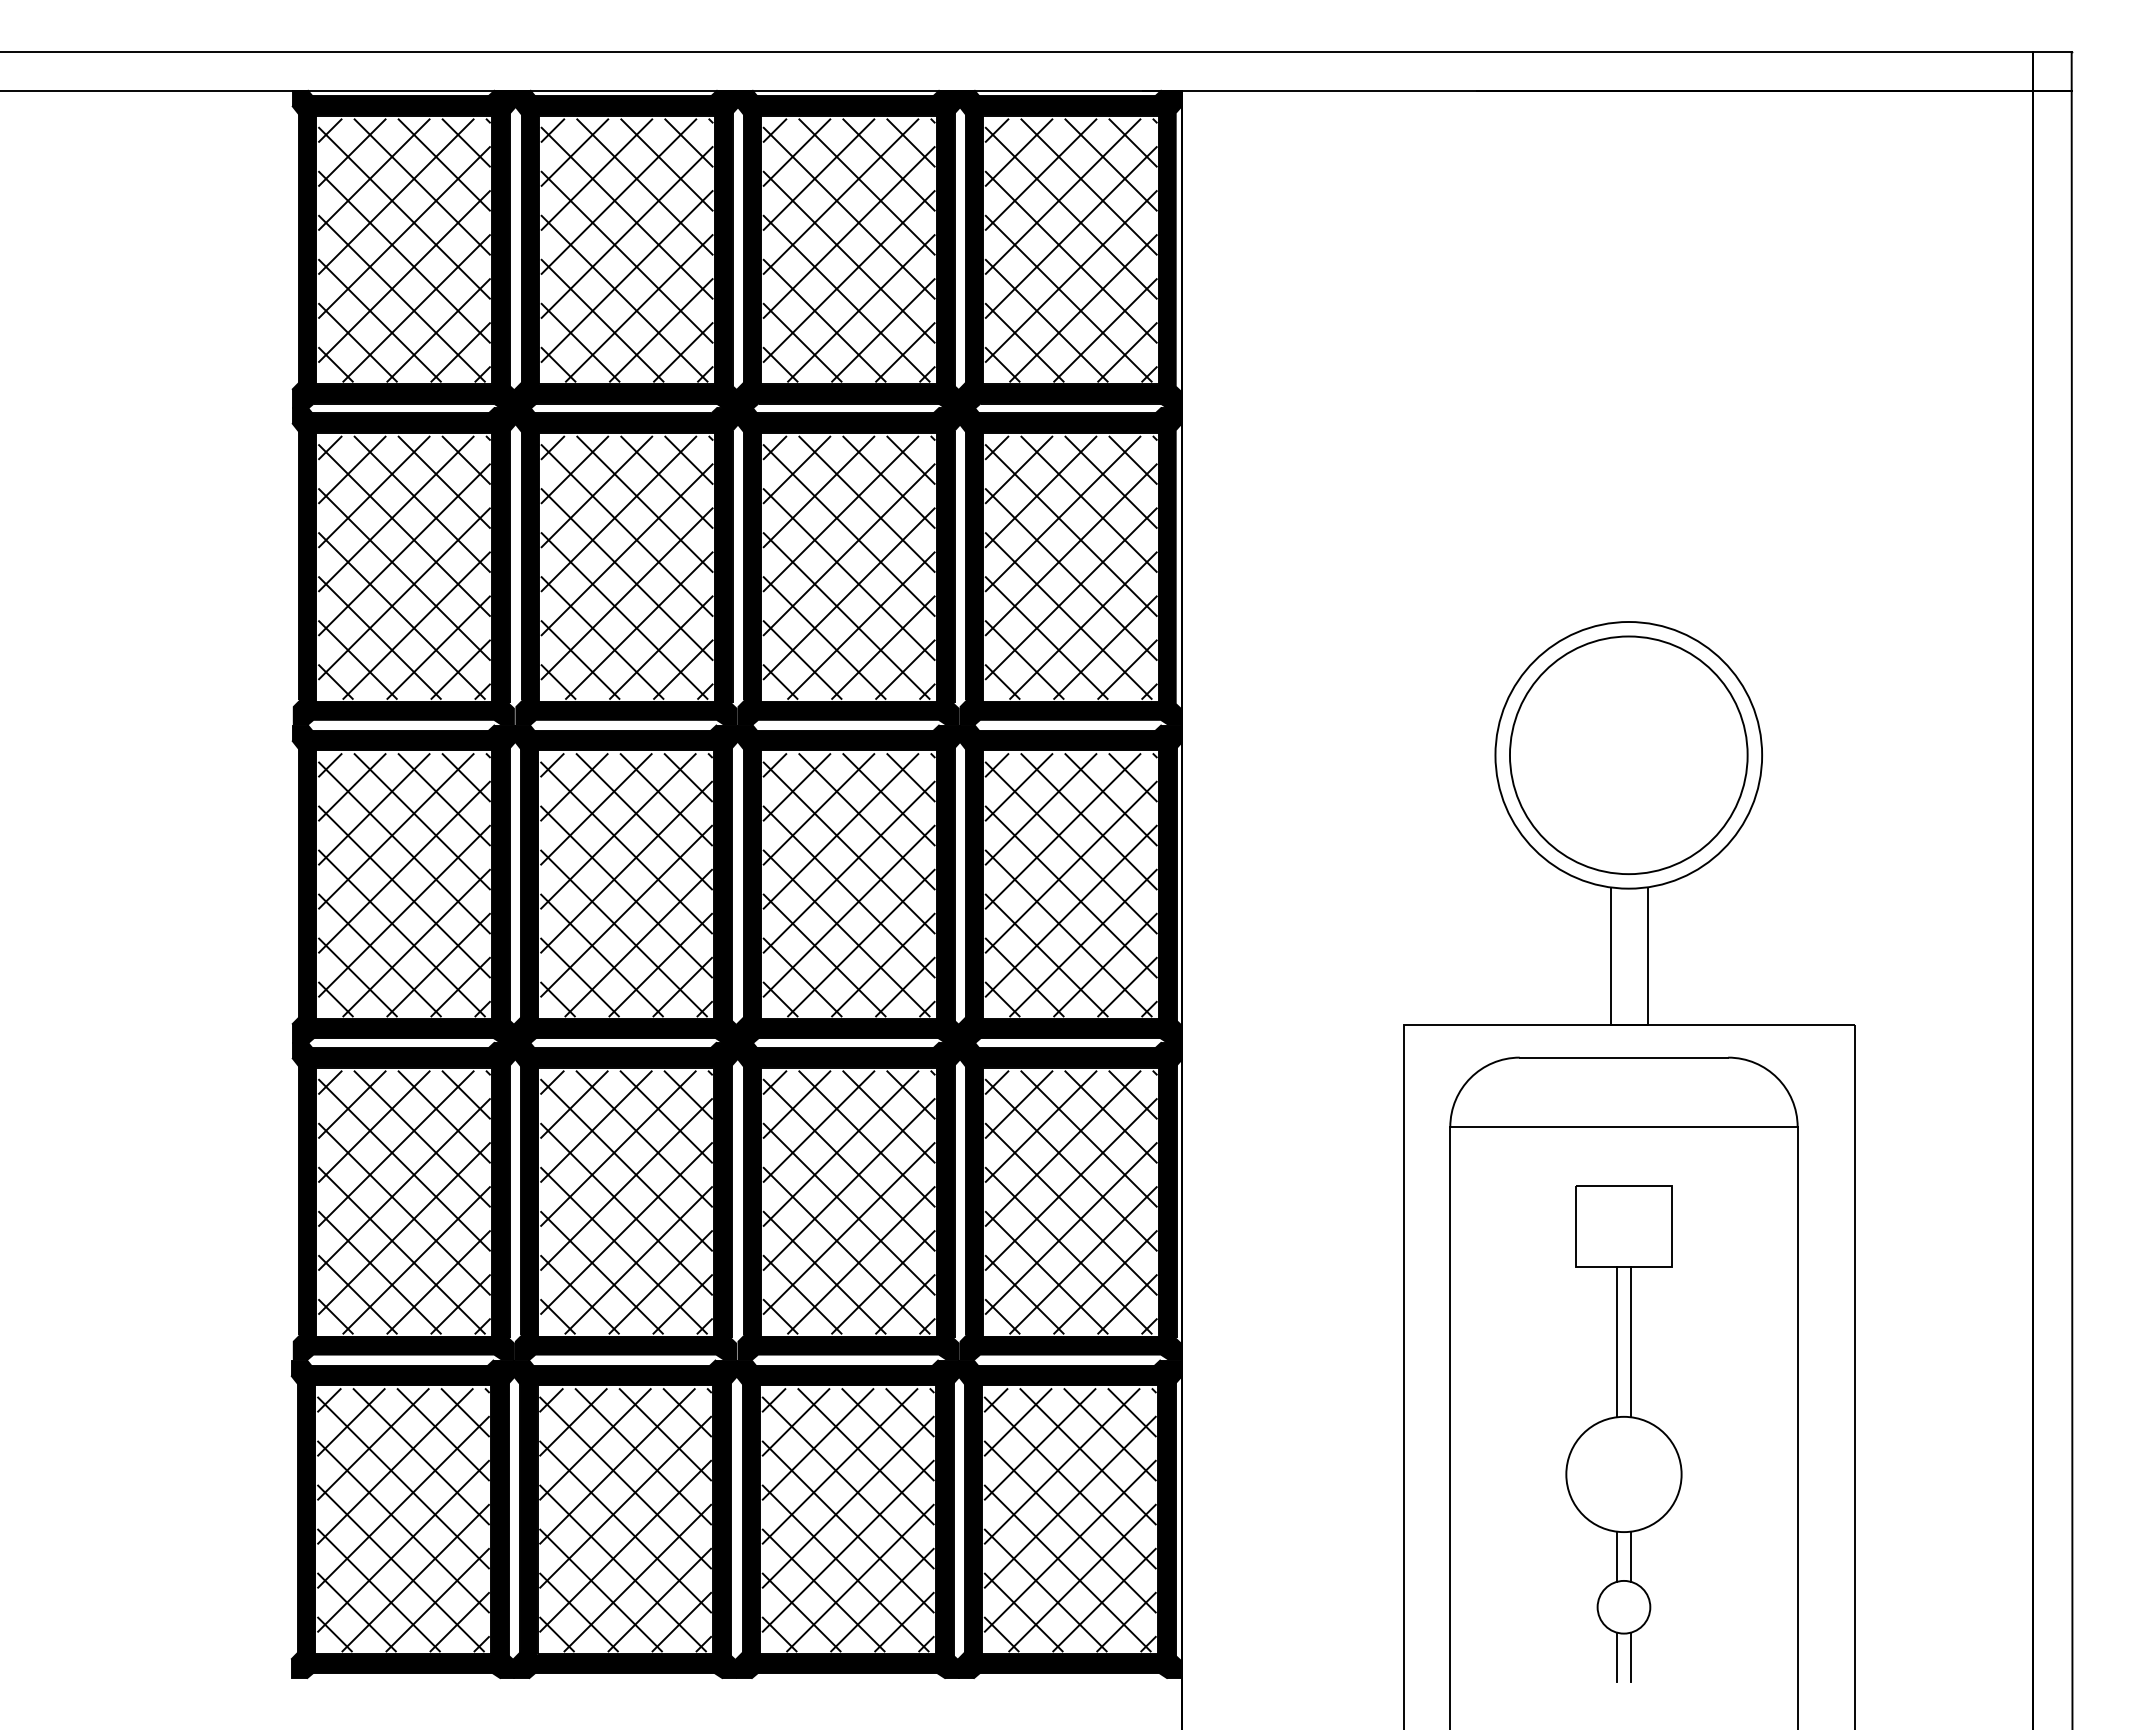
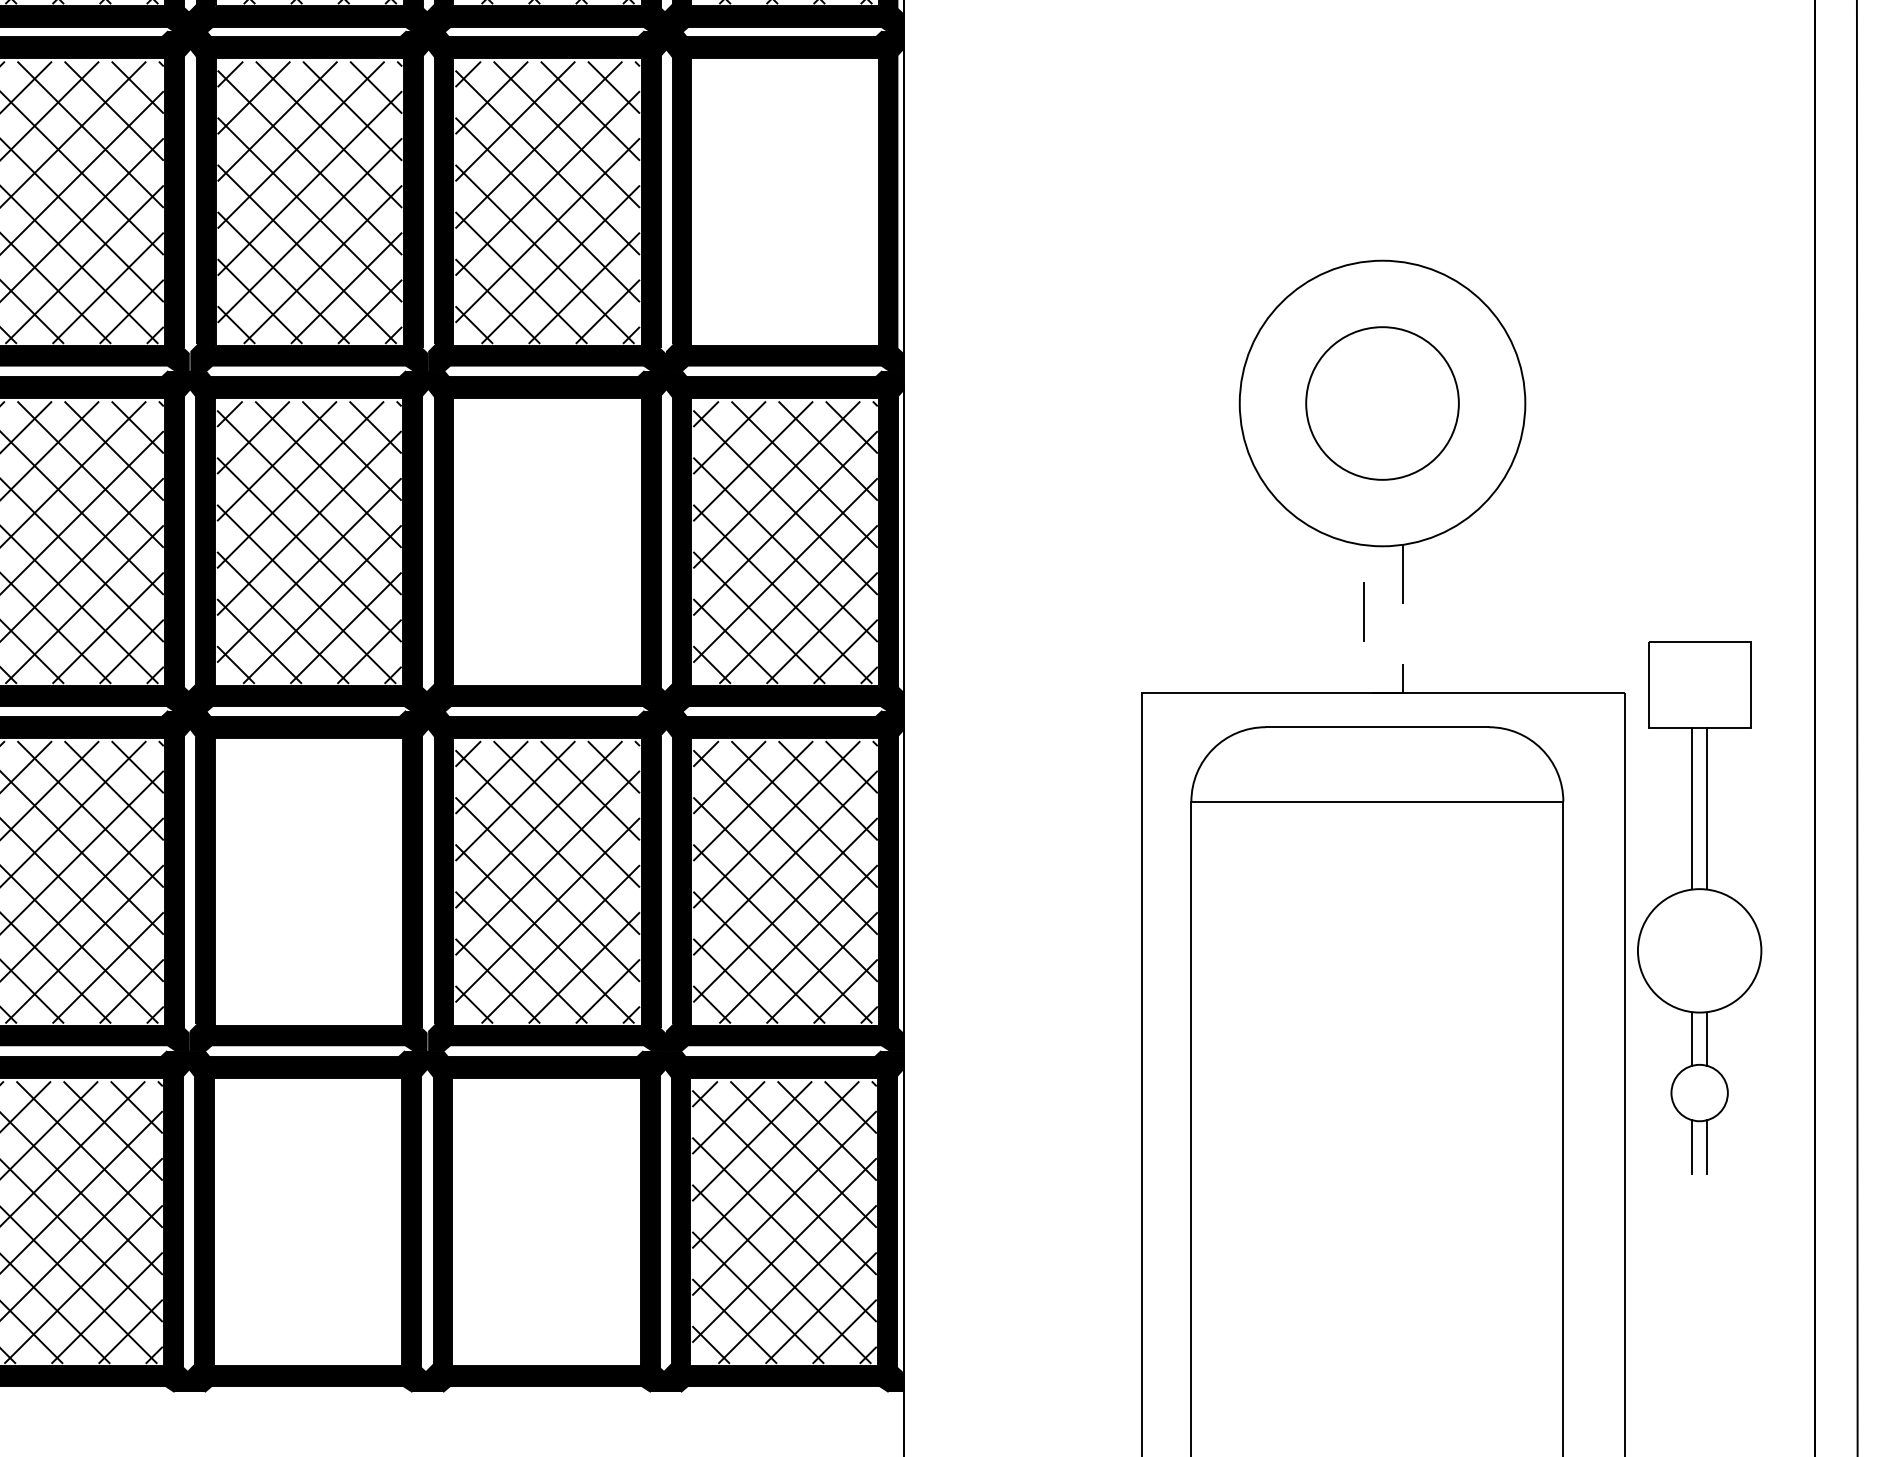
hatch: (1071, 567) -> (785, 202), removed
circle: (1628, 755) -> (1382, 403), size x0.6
hatch: (849, 885) -> (548, 542), removed
line: (1630, 1025) -> (1384, 692), solid -> dashed
hatch: (626, 1202) -> (309, 882), removed
part: (1623, 1433) -> (1699, 906), moved
hatch: (625, 1520) -> (308, 1222), removed
hatch: (848, 1520) -> (546, 1222), removed

